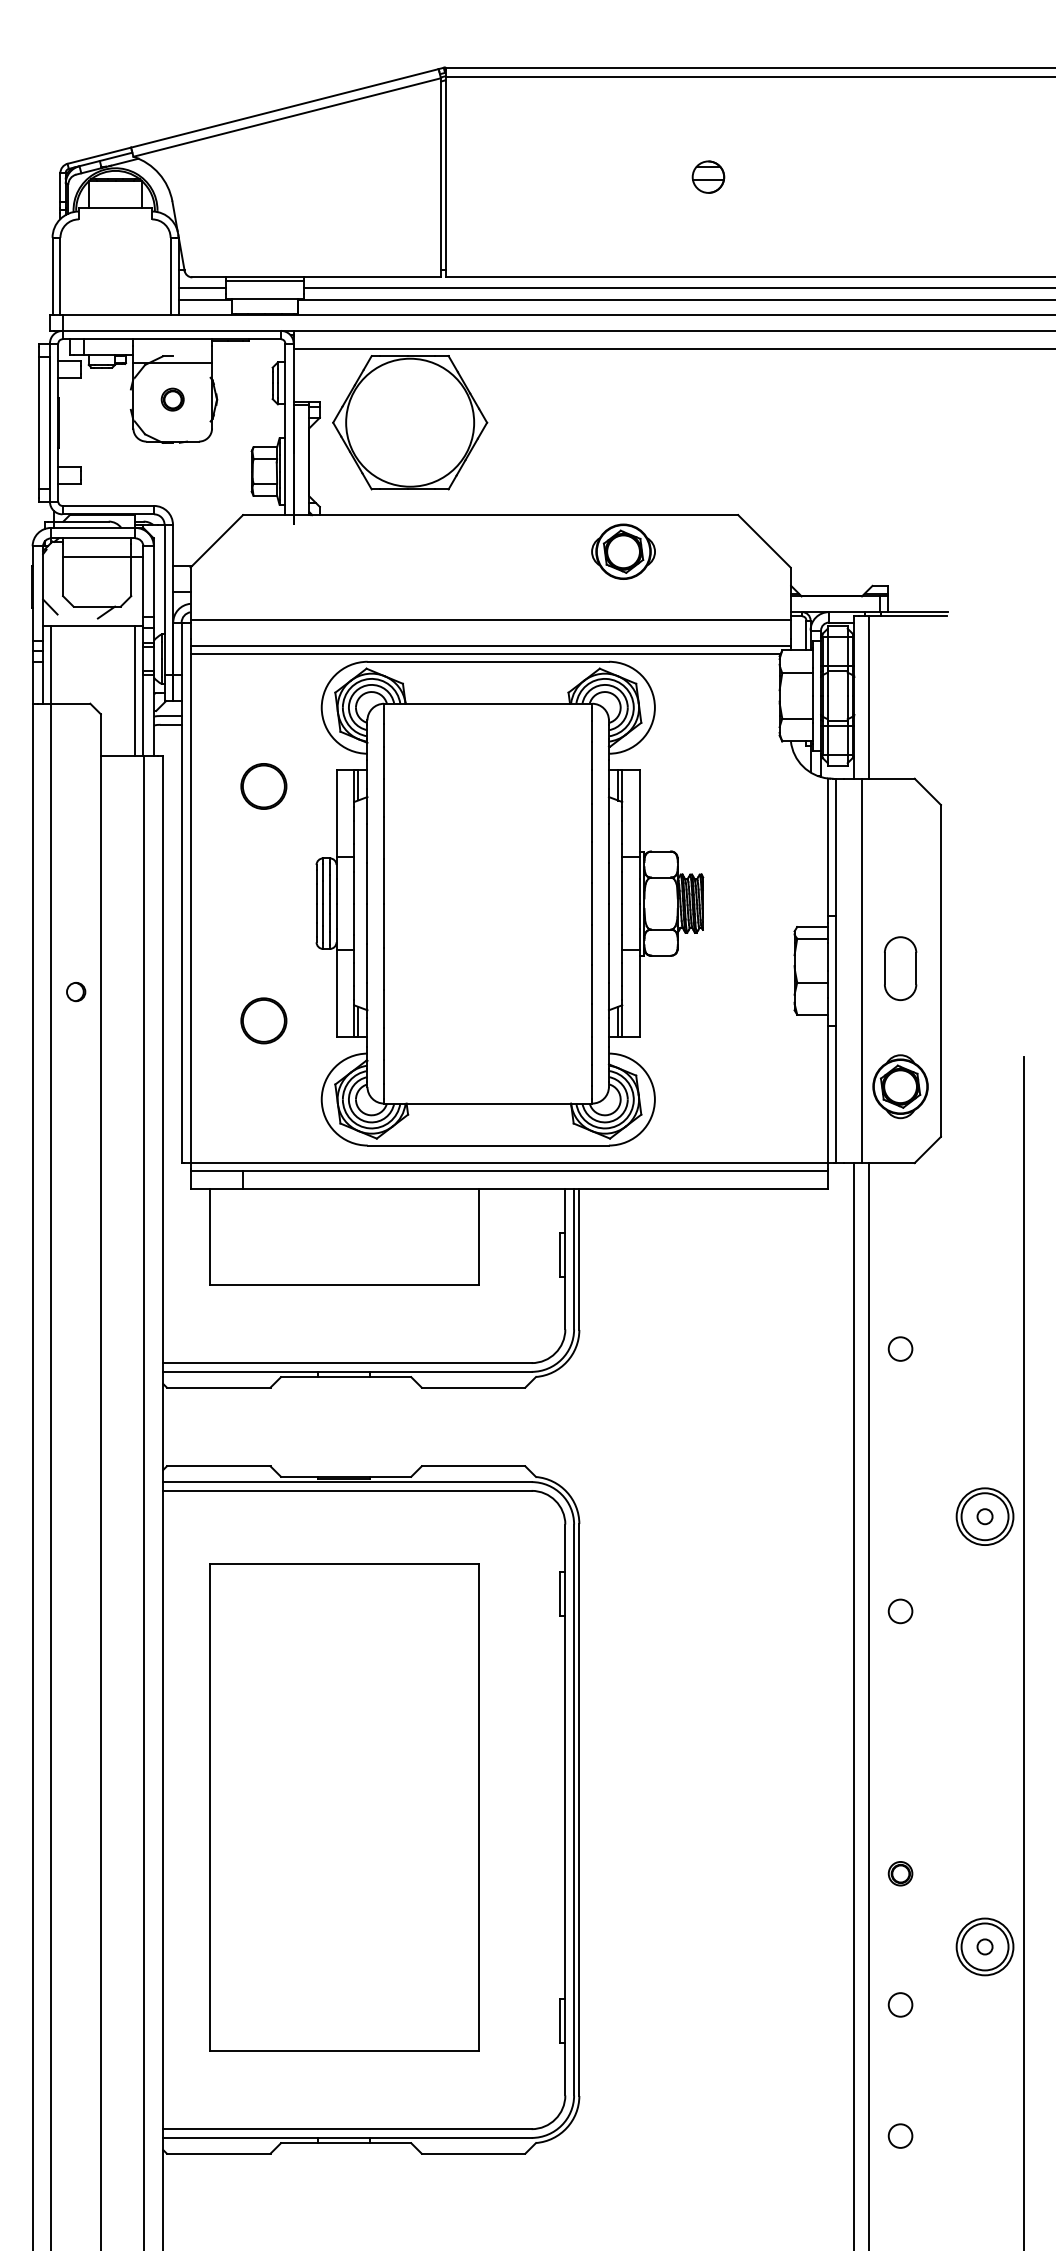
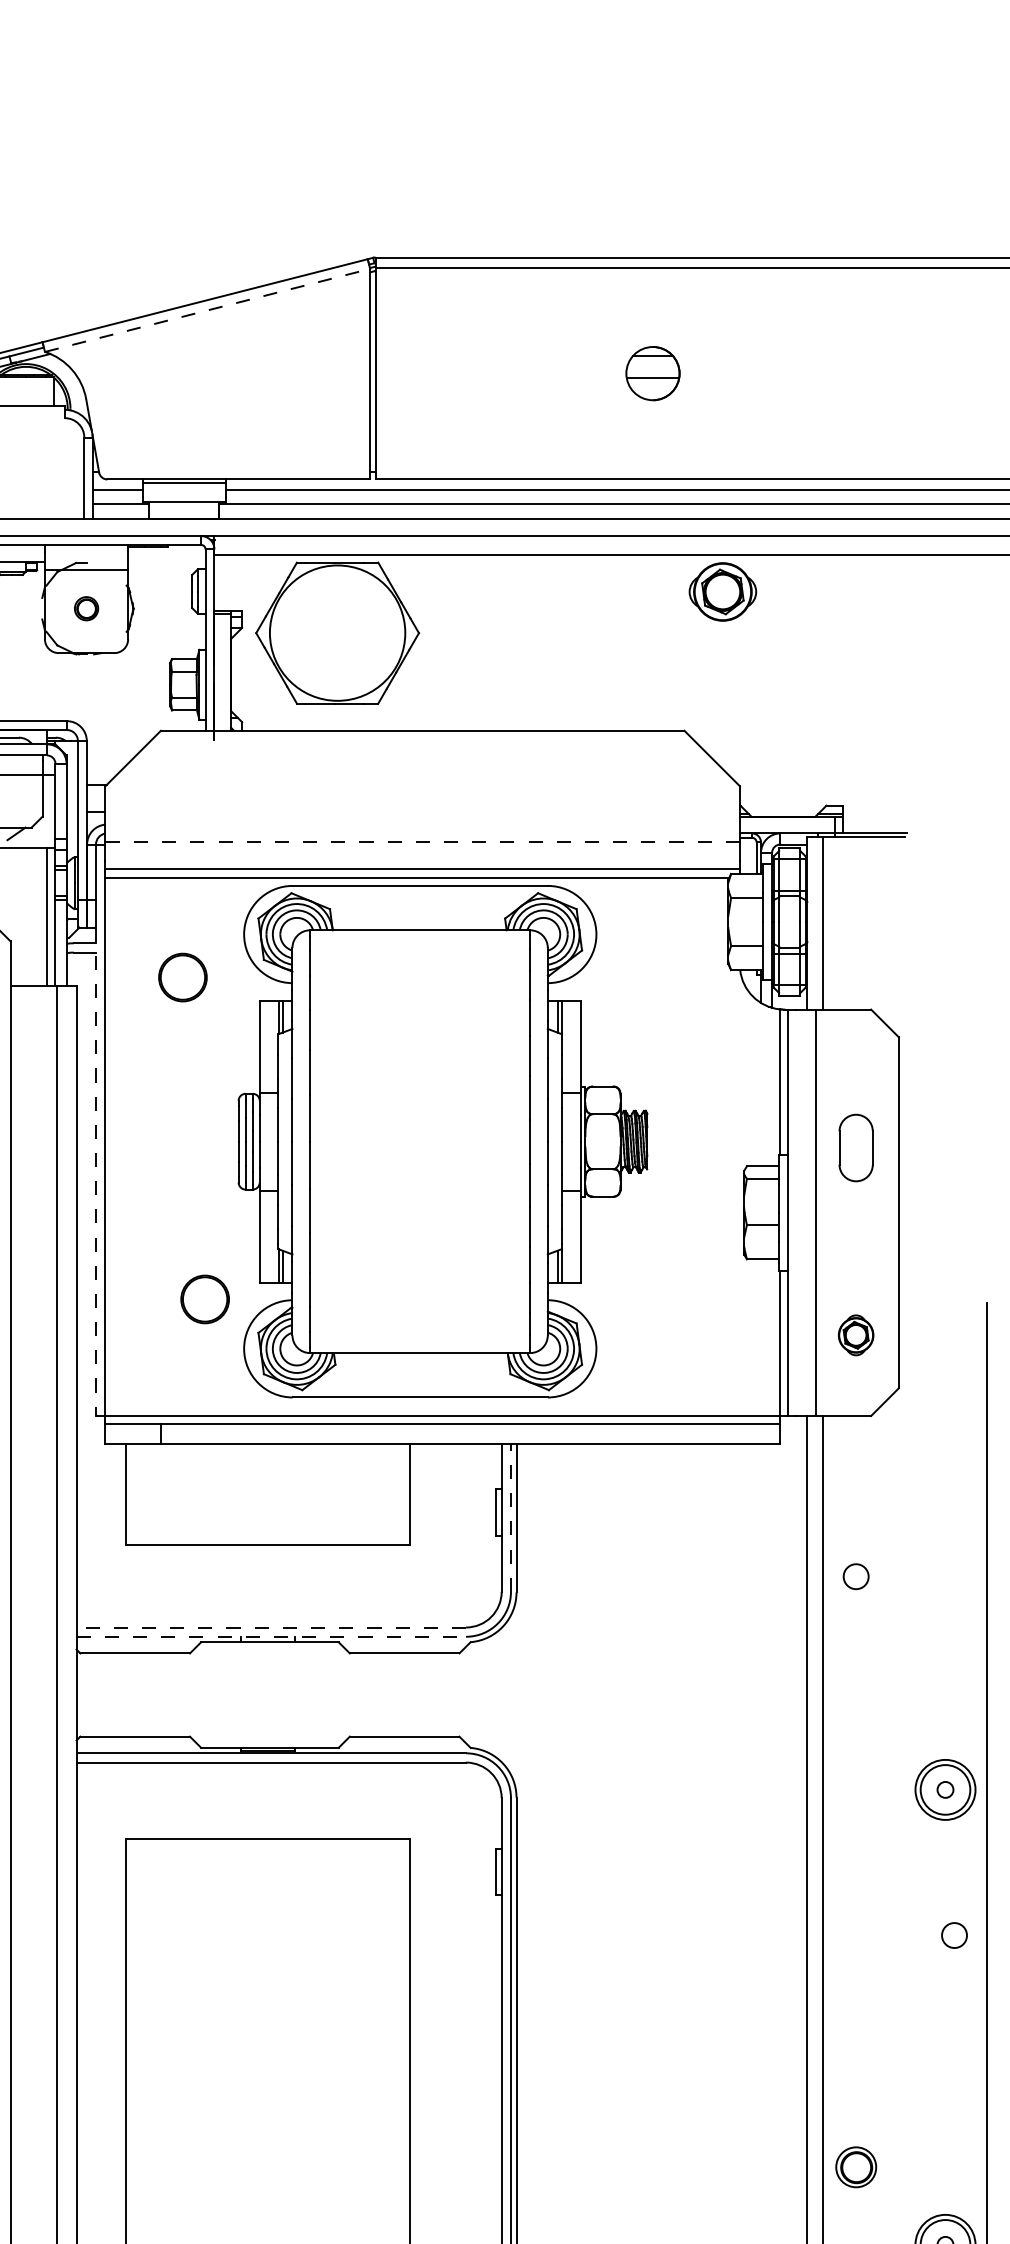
line: (287, 117) -> (207, 310), solid -> dashed
part: (708, 176) -> (653, 372), size x1.6
part: (623, 551) -> (722, 591), moved
line: (490, 620) -> (422, 842), solid -> dashed
circle: (263, 786) -> (182, 977), moved
line: (181, 932) -> (95, 1172), solid -> dashed
part: (900, 968) -> (856, 1147), moved
circle: (263, 1020) -> (204, 1299), moved
part: (900, 1086) -> (856, 1335), size x0.6
line: (574, 1258) -> (511, 1516), solid -> dashed
circle: (900, 1348) -> (856, 1576), moved
line: (346, 1363) -> (270, 1627), solid -> dashed
line: (347, 1371) -> (271, 1636), solid -> dashed
circle: (900, 1611) -> (954, 1935), moved
part: (900, 1873) -> (856, 2167), size x1.6

